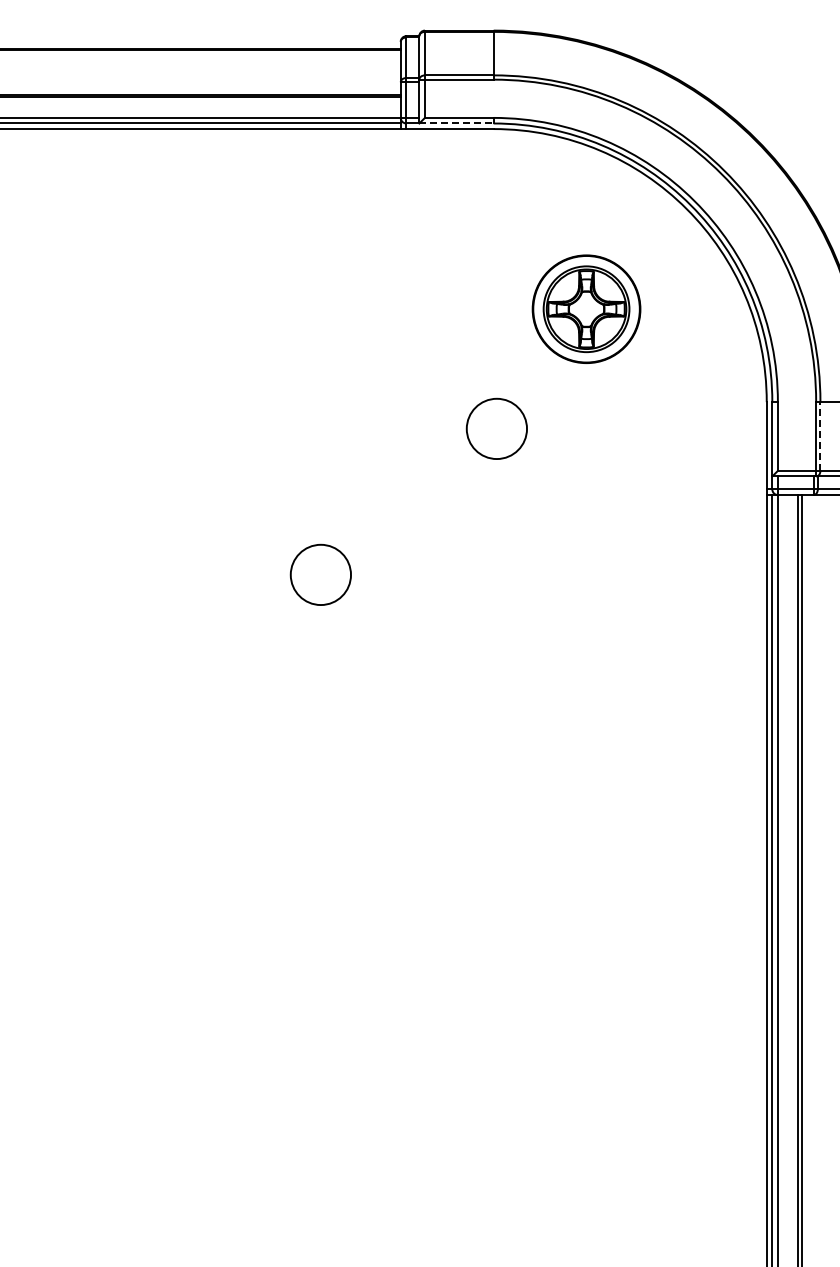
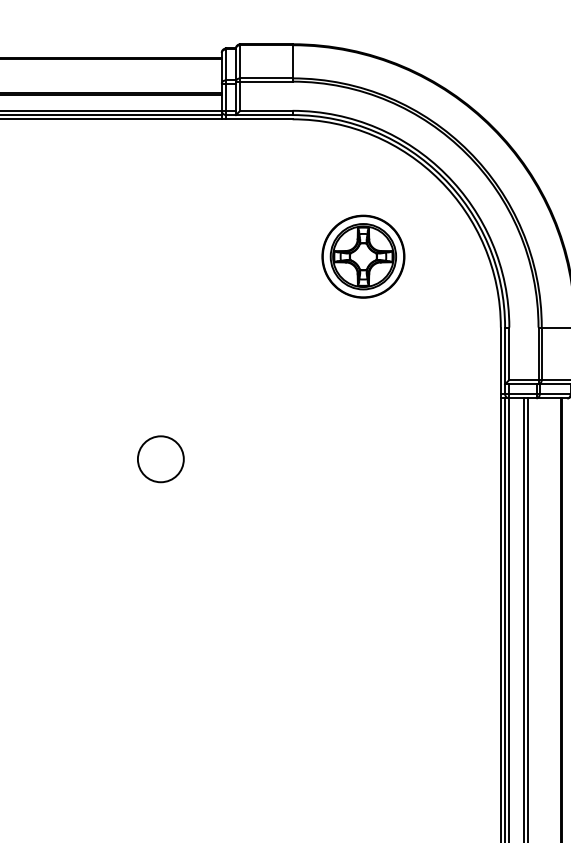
line: (457, 123) -> (265, 115), dashed -> solid
circle: (496, 428) -> (294, 347), removed
line: (820, 436) -> (541, 353), dashed -> solid

